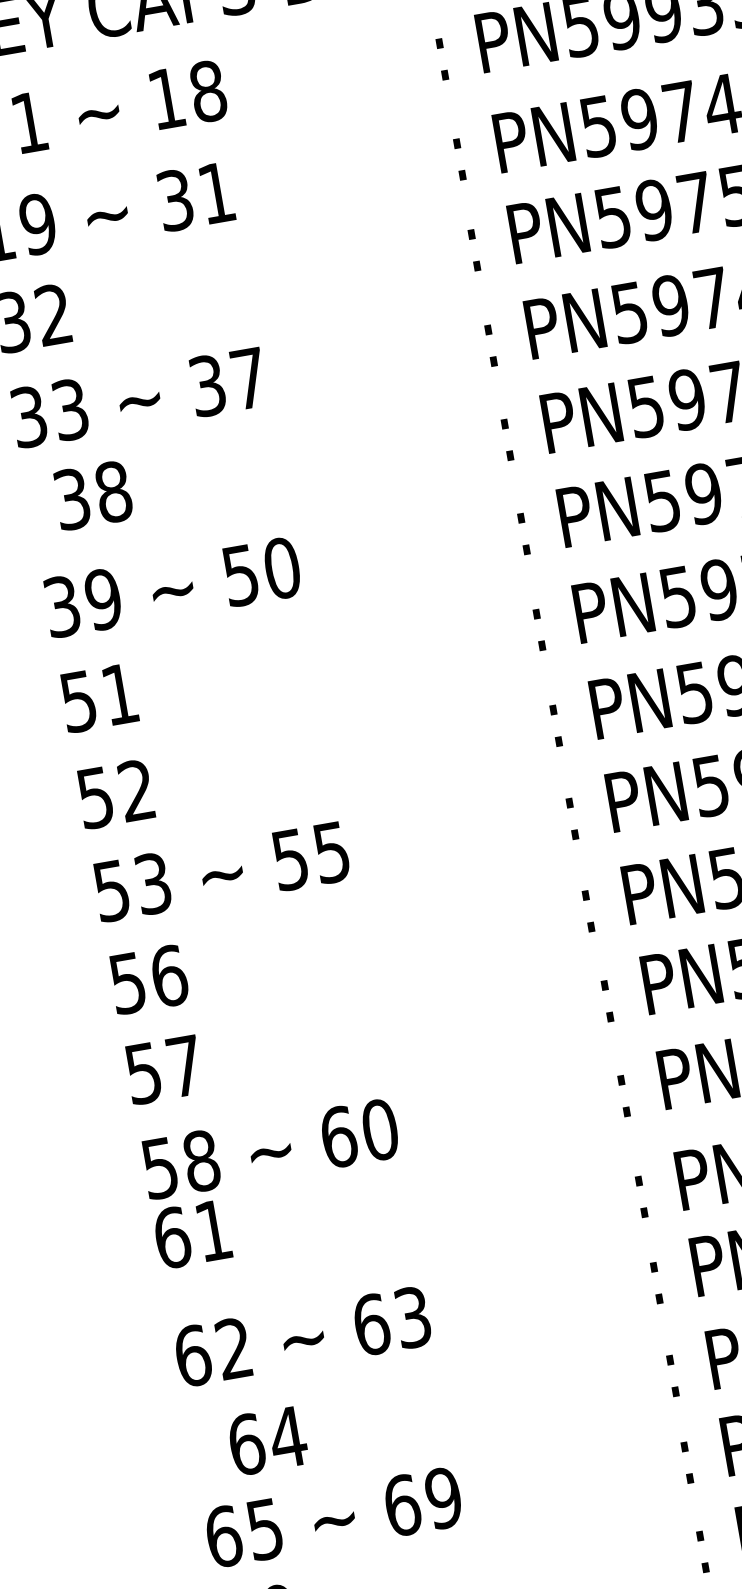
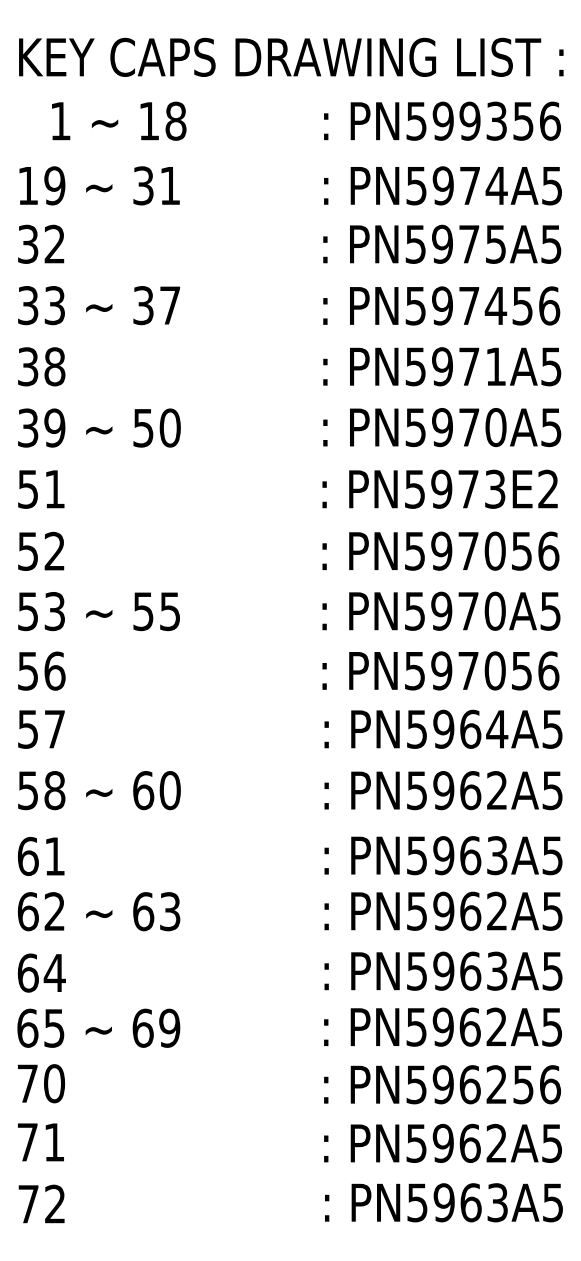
text: (92, 495) -> (41, 366), moved
text: (191, 1234) -> (40, 856), moved
text: (267, 1440) -> (41, 972), moved

